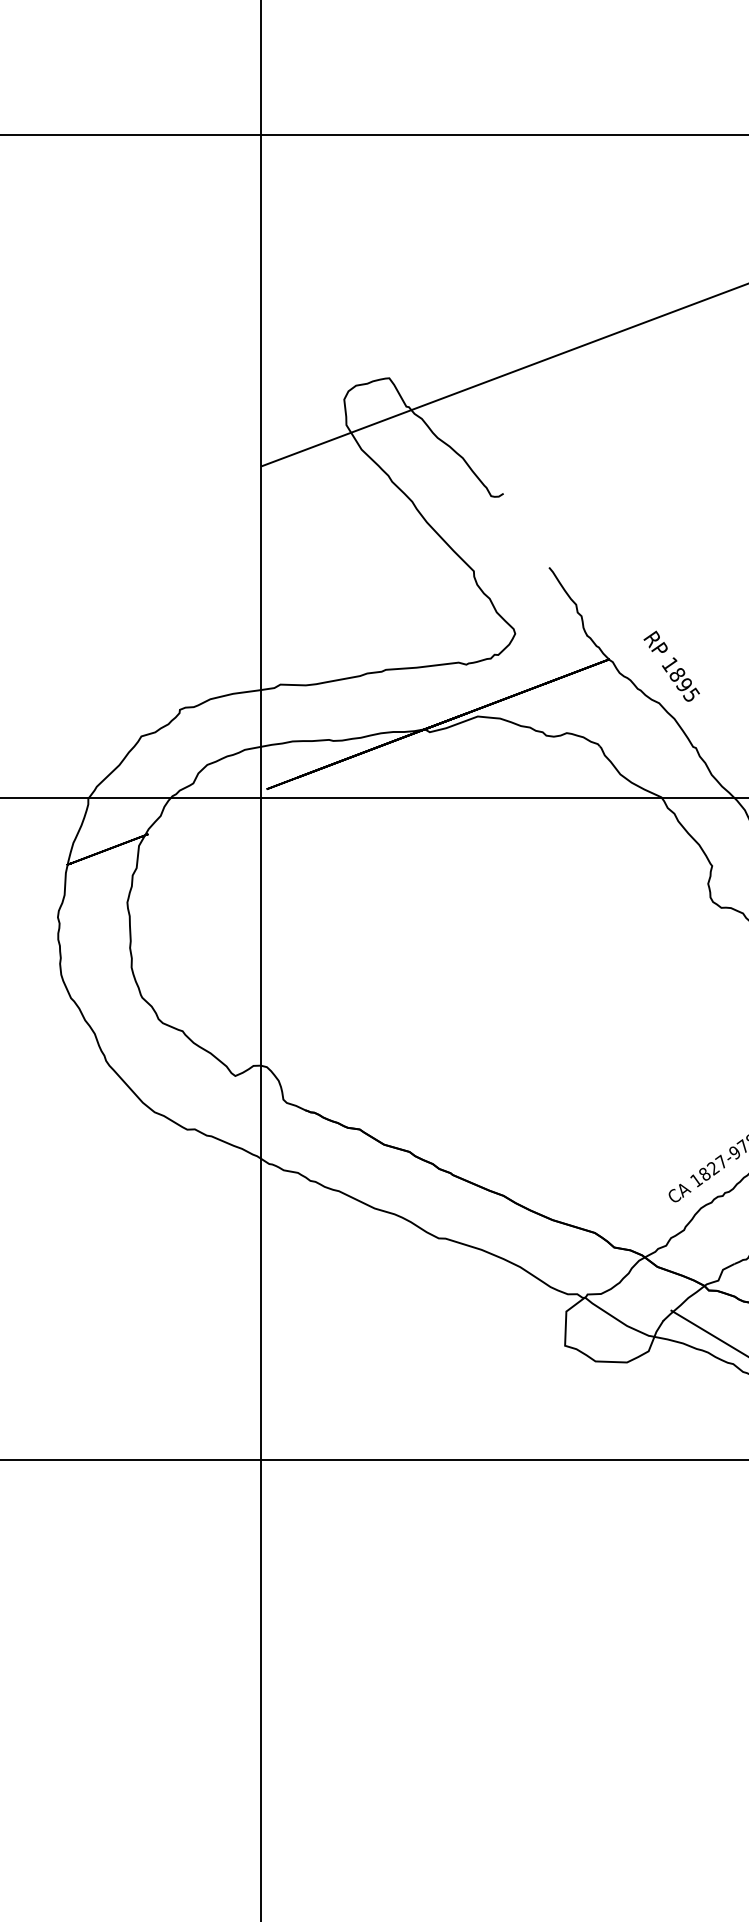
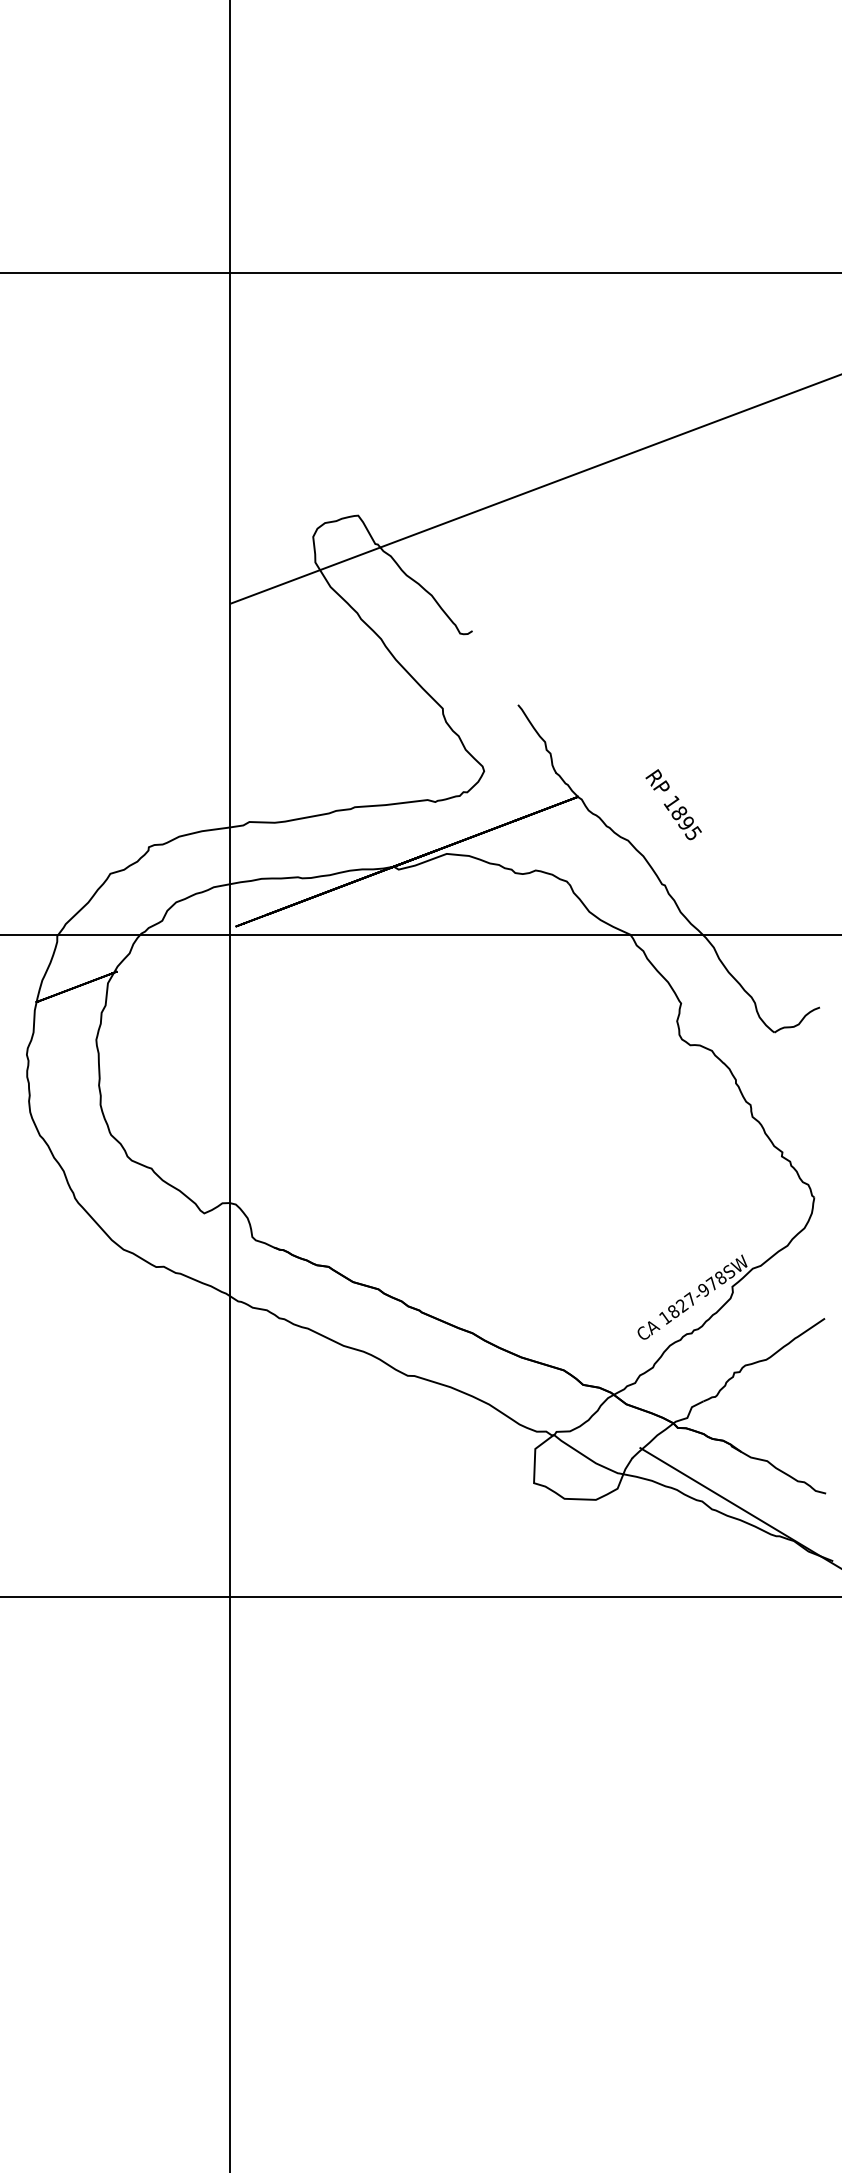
text: (671, 666) -> (673, 804), moved

